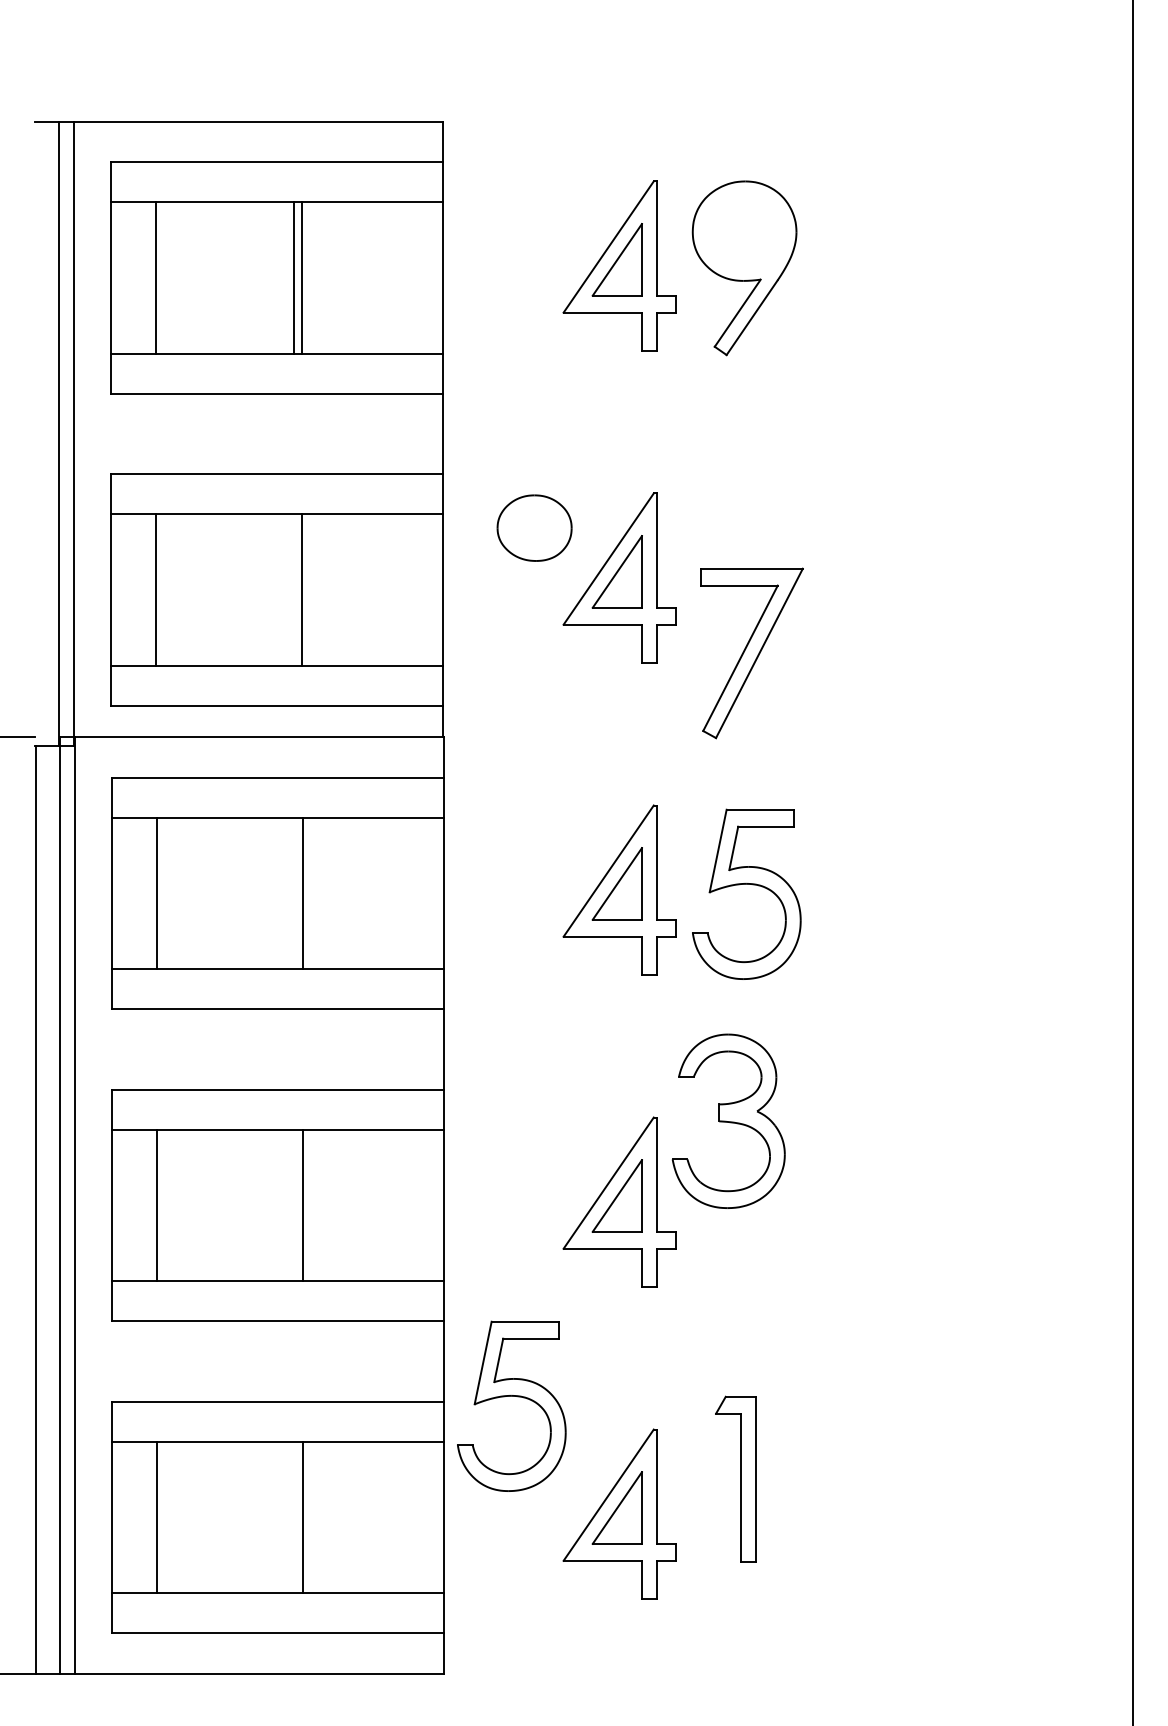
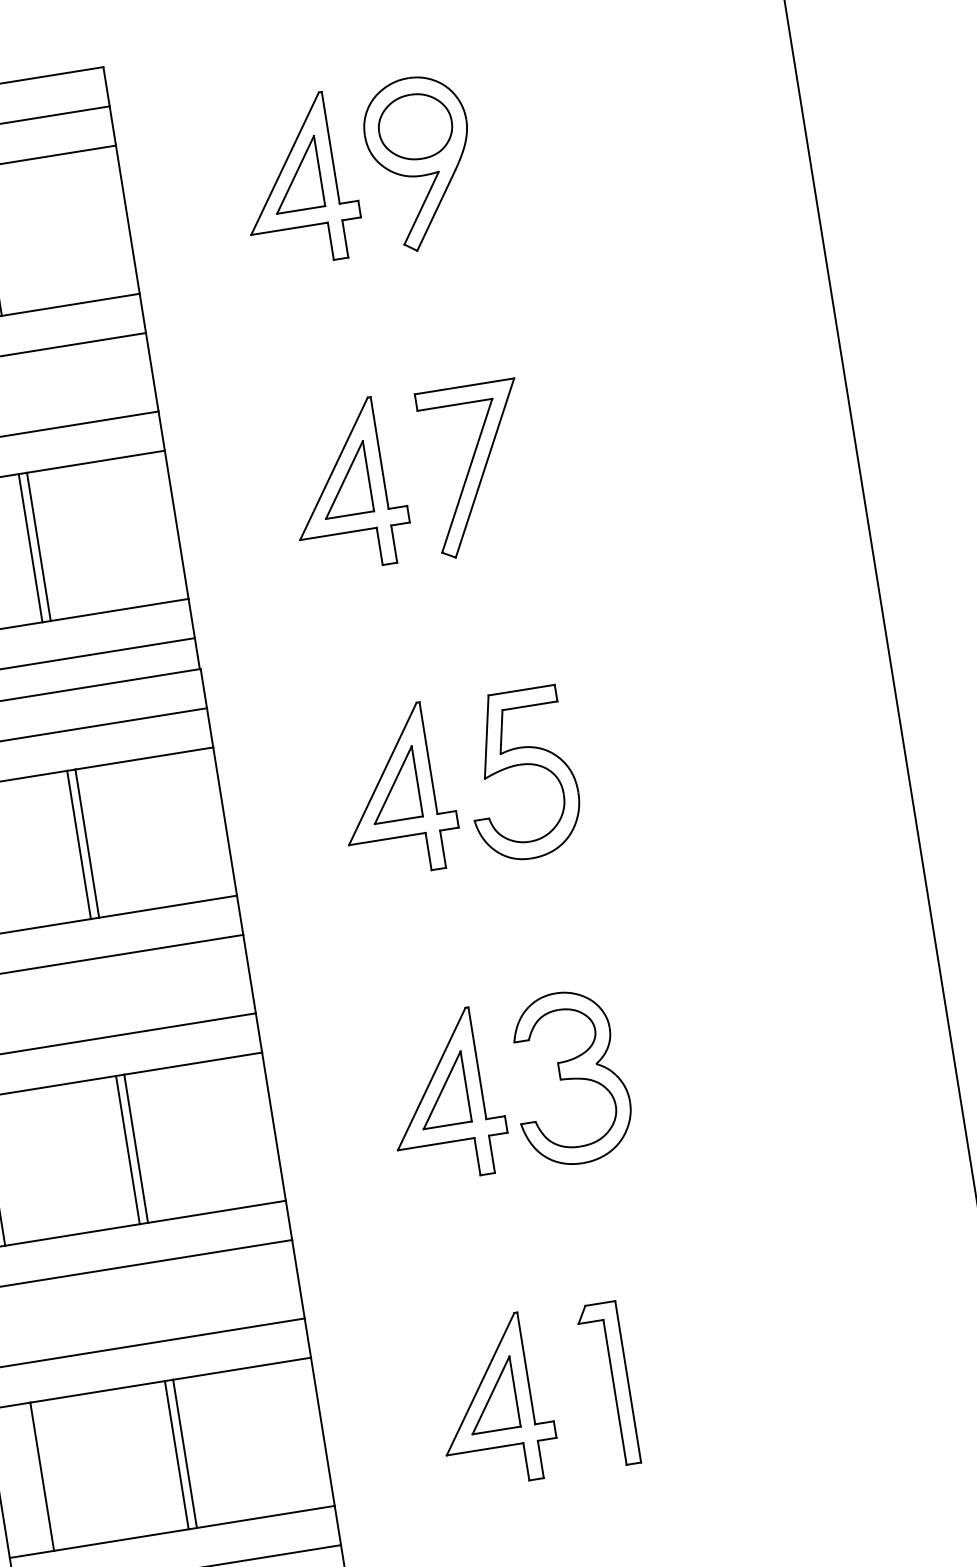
part: (534, 527) -> (415, 126), moved
line: (293, 589) -> (30, 547), added
part: (751, 653) -> (477, 469), moved
line: (294, 893) -> (79, 845), added
part: (728, 1120) -> (569, 1077), moved
line: (294, 1205) -> (127, 1150), added
part: (511, 1396) -> (370, 1302), removed
part: (735, 1478) -> (607, 1384), moved
line: (294, 1517) -> (176, 1455), added

